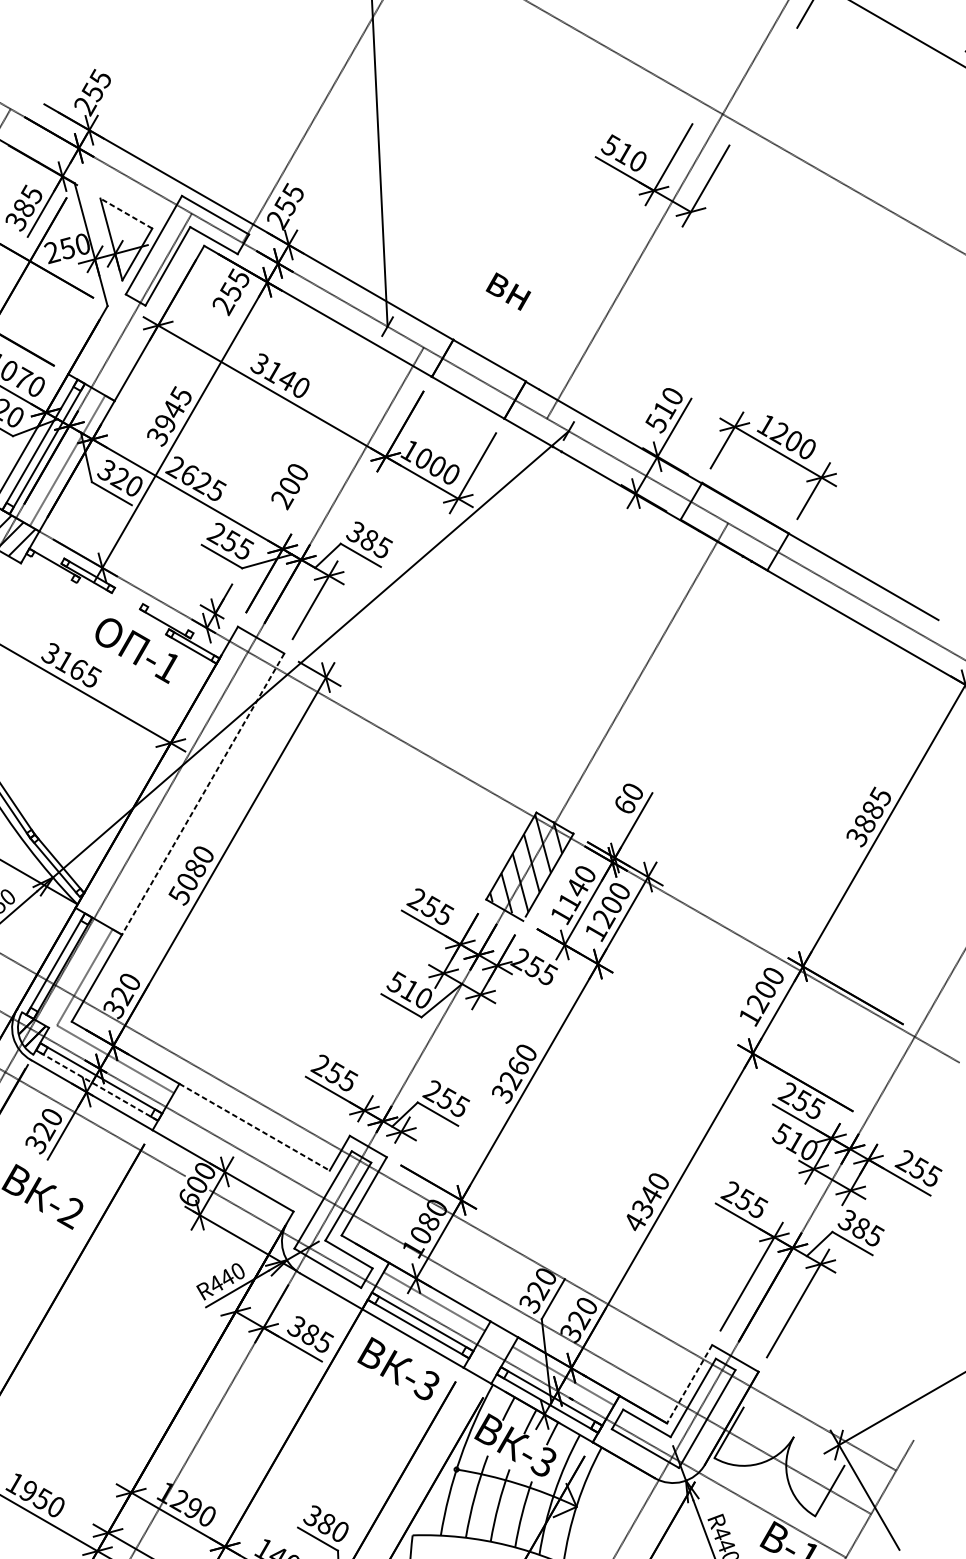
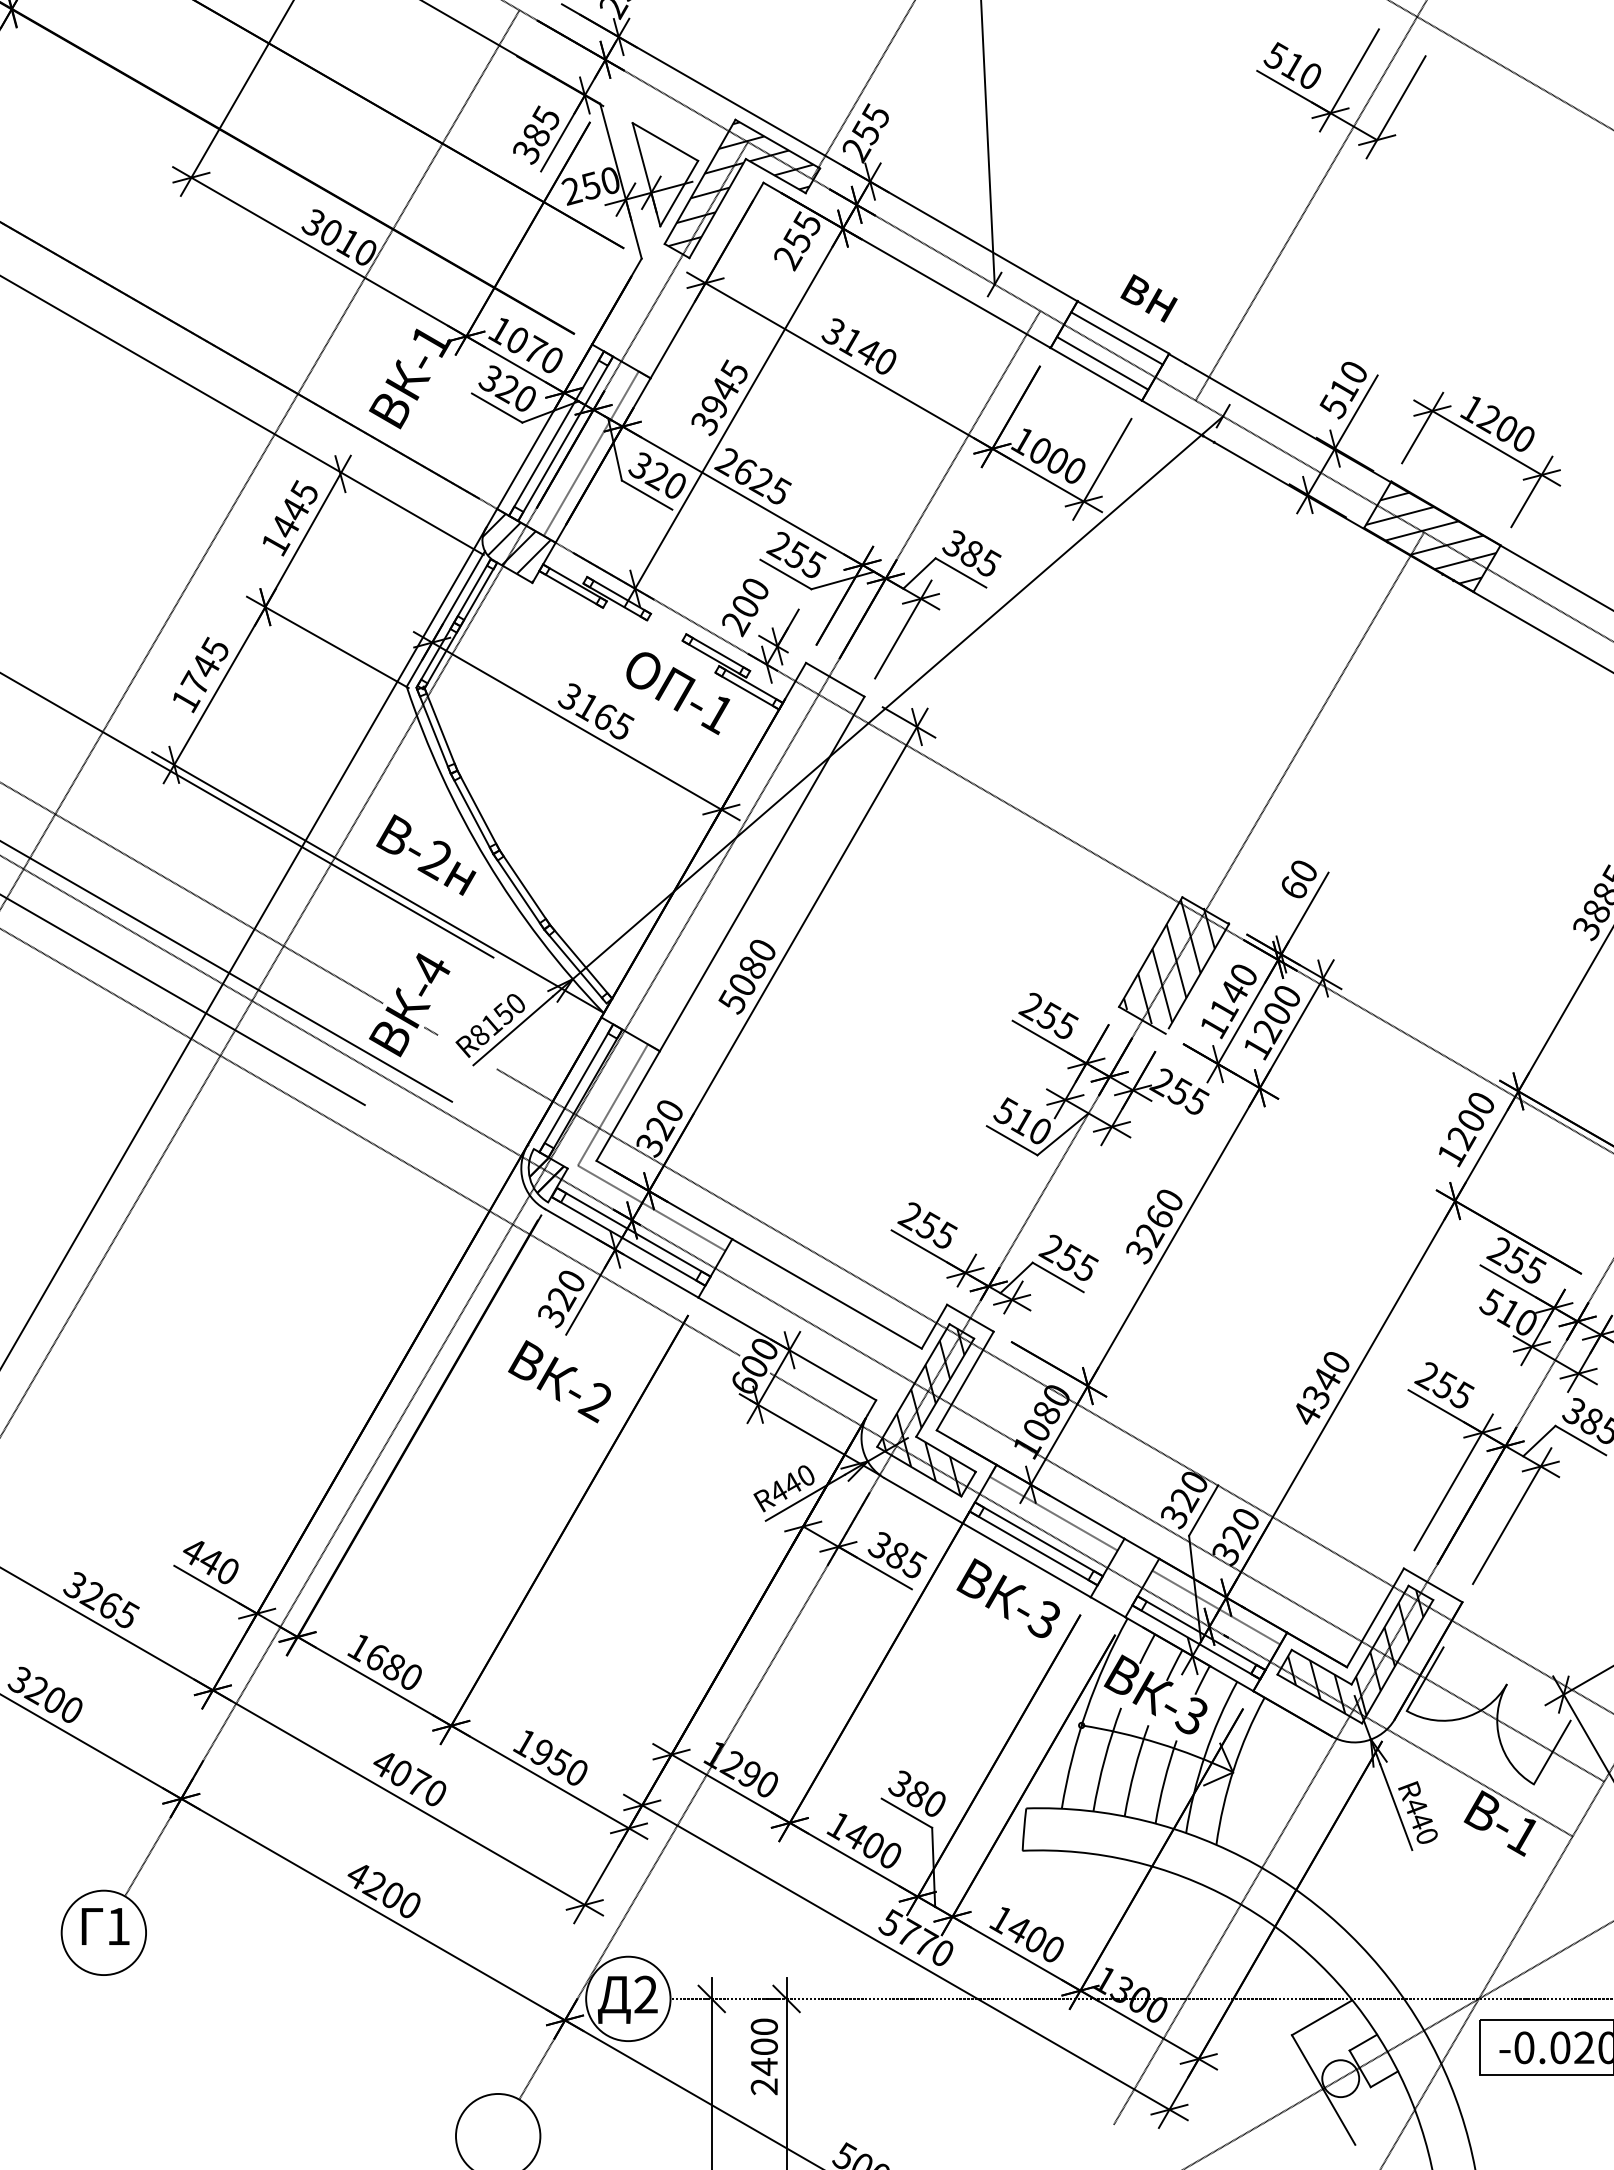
line: (126, 213) -> (665, 142), dashed -> solid
hatch: (185, 247) -> (740, 184), added
text: (508, 291) -> (1148, 298), moved
line: (484, 369) -> (1116, 338), added
line: (473, 389) -> (1102, 363), added
text: (289, 486) -> (745, 607), moved
hatch: (734, 527) -> (1431, 537), added
line: (51, 568) -> (571, 589), added
line: (168, 618) -> (718, 652), added
line: (203, 793) -> (762, 873), dashed -> solid
line: (97, 1085) -> (628, 1241), dashed -> solid
line: (254, 1127) -> (827, 1294), dashed -> solid
hatch: (335, 1220) -> (928, 1411), added
line: (689, 1383) -> (1375, 1617), dashed -> solid
hatch: (673, 1411) -> (1355, 1652), added

